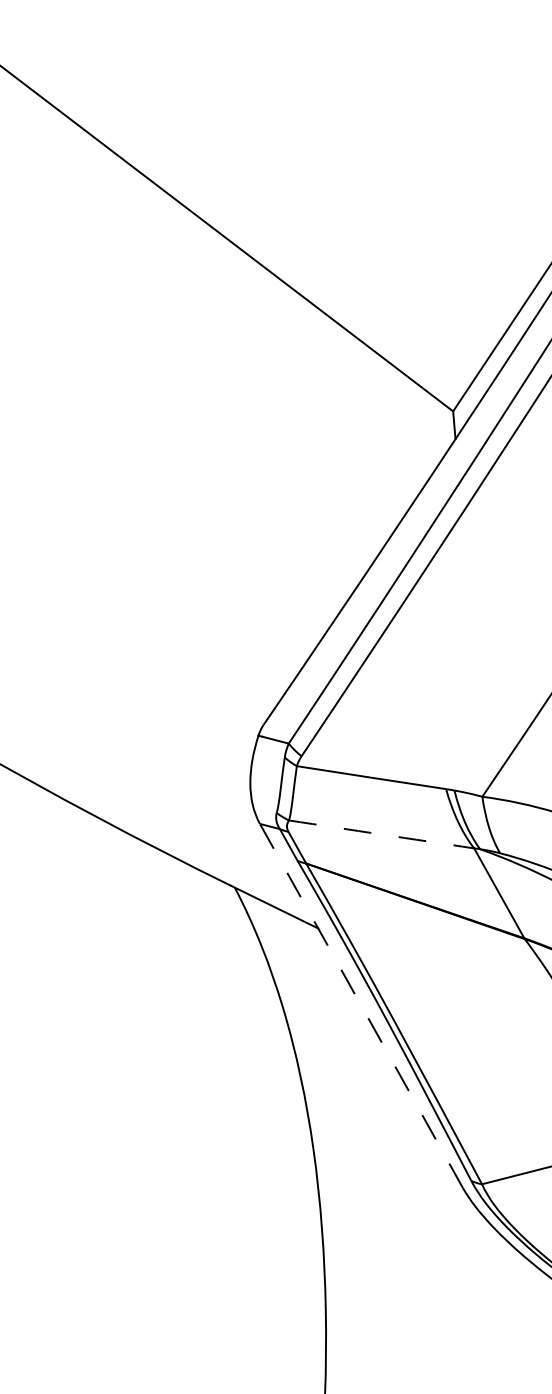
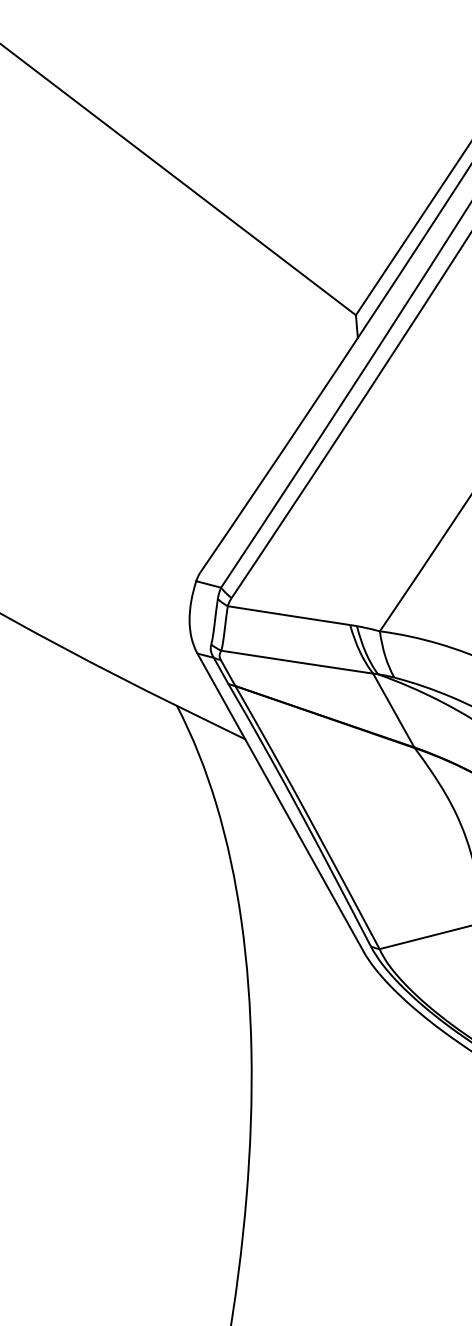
arc: (381, 834) -> (297, 662), dashed -> solid
line: (361, 1005) -> (280, 802), dashed -> solid

